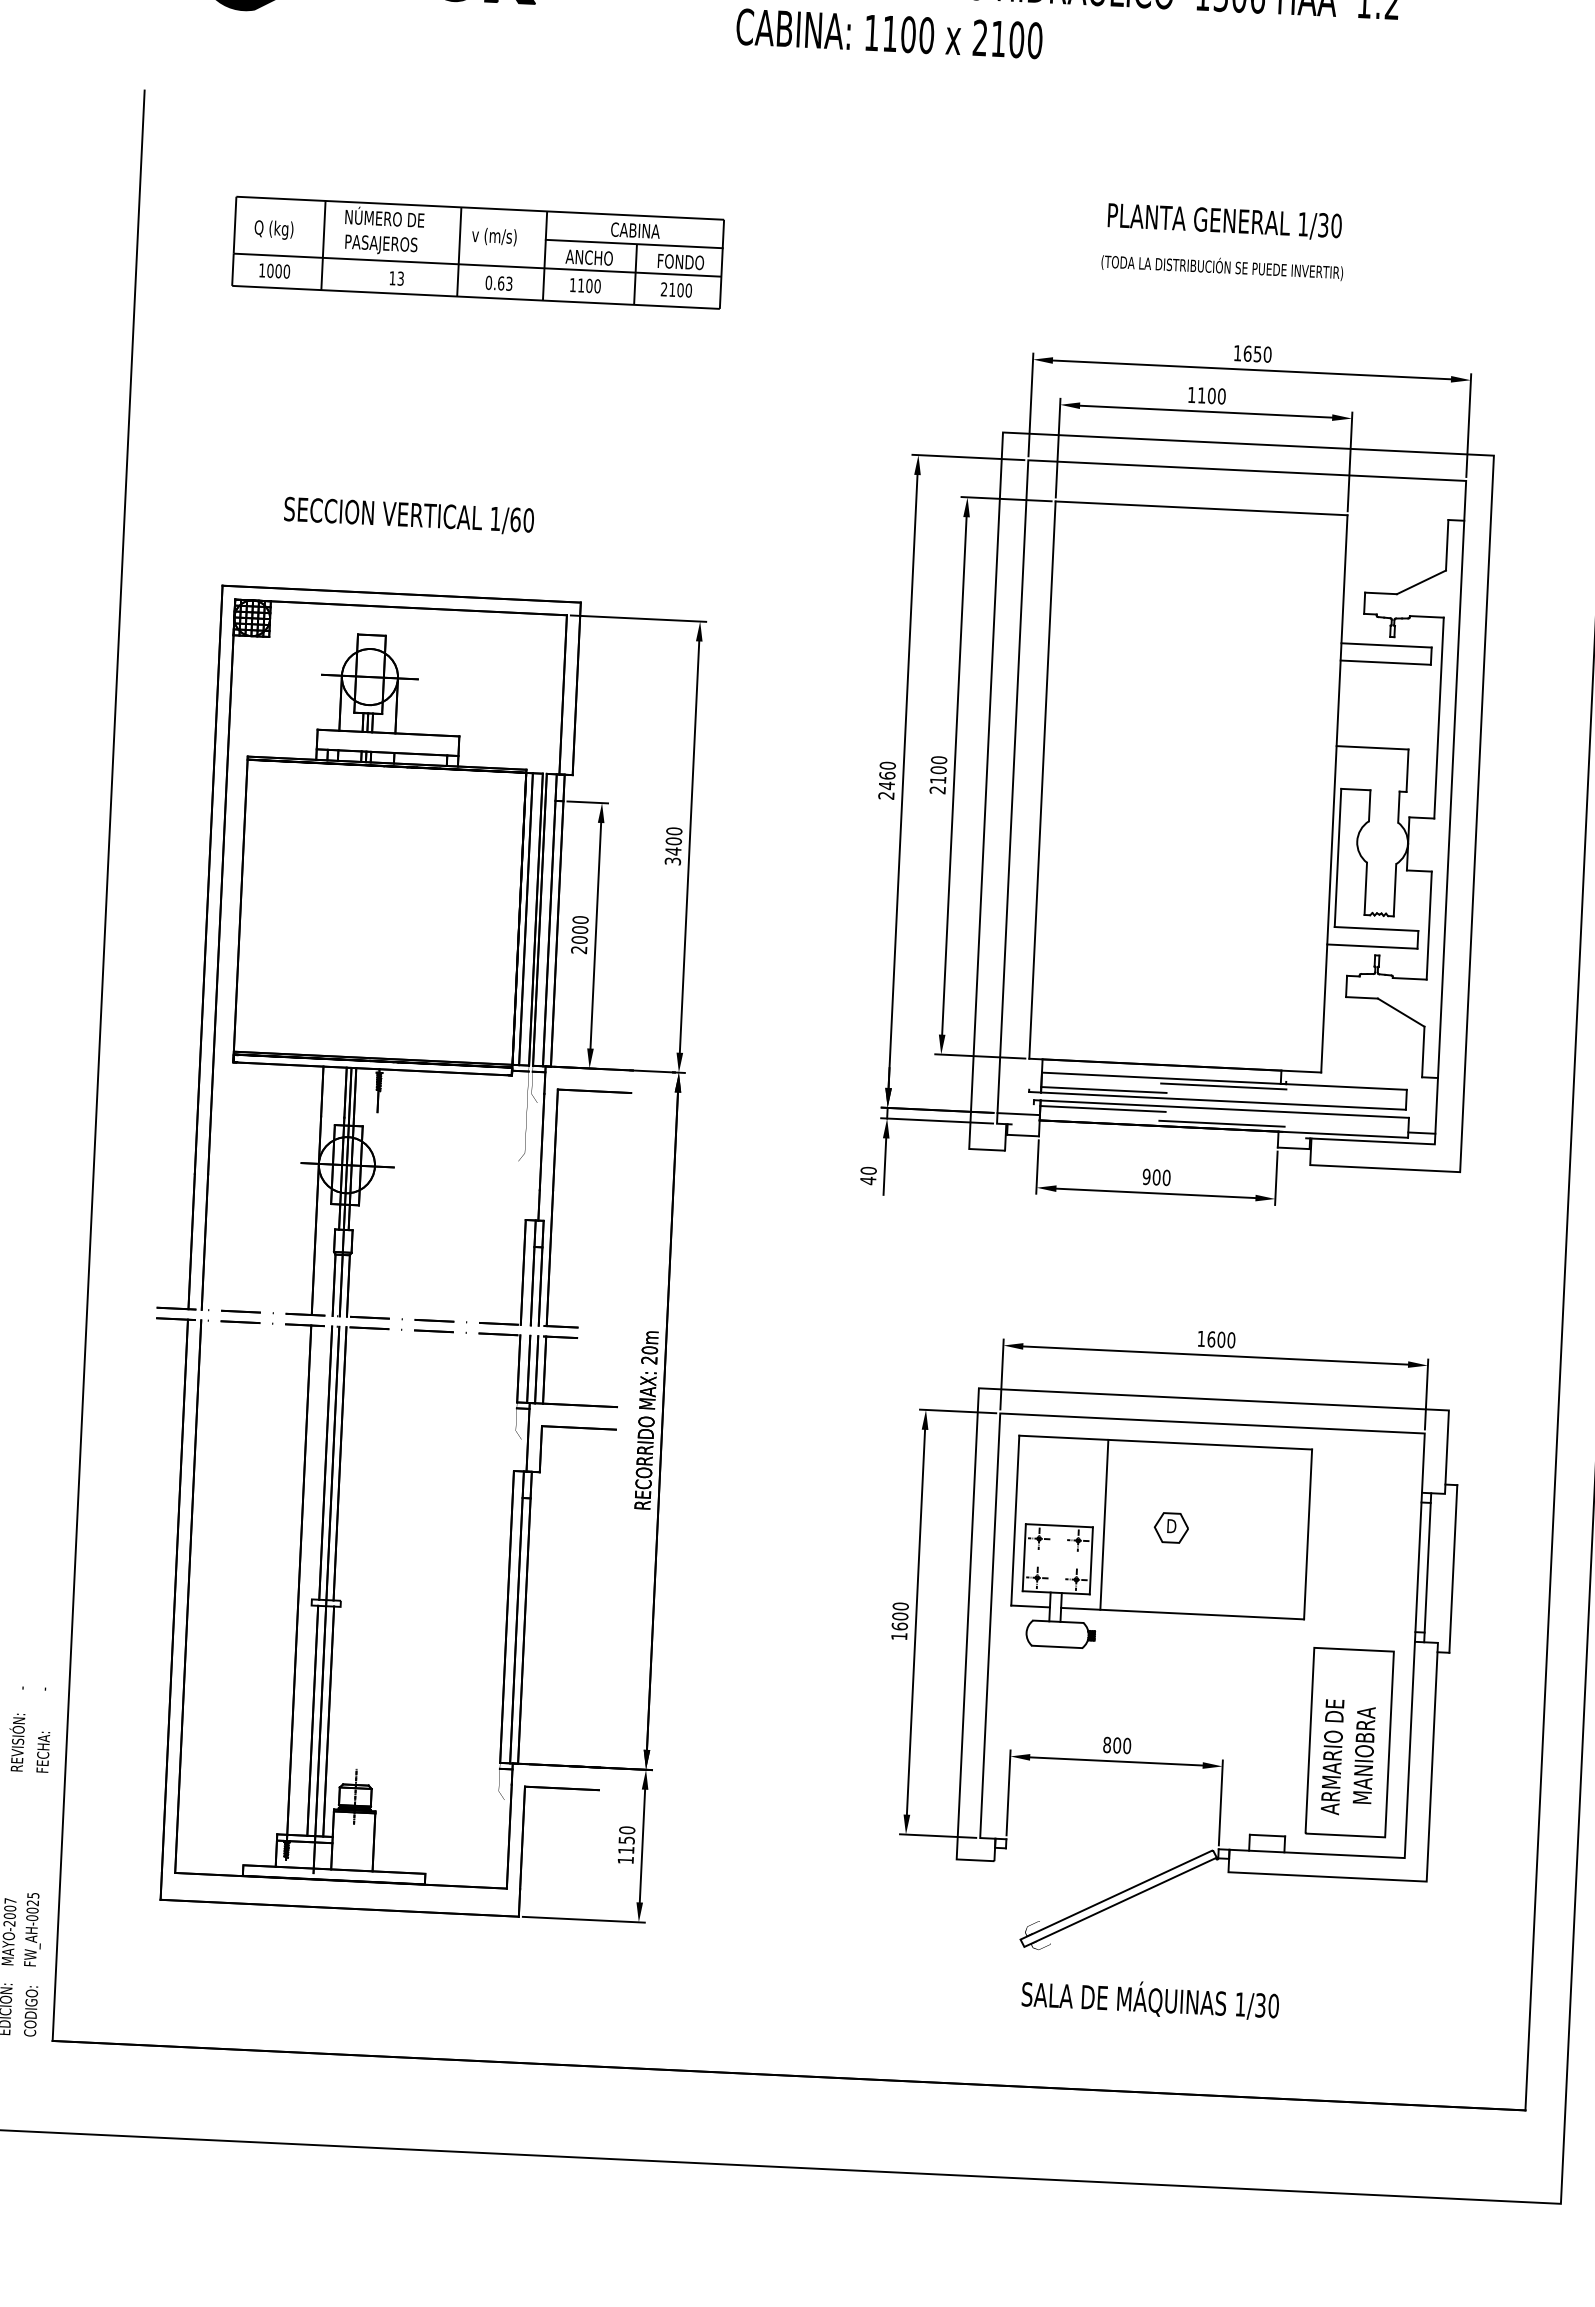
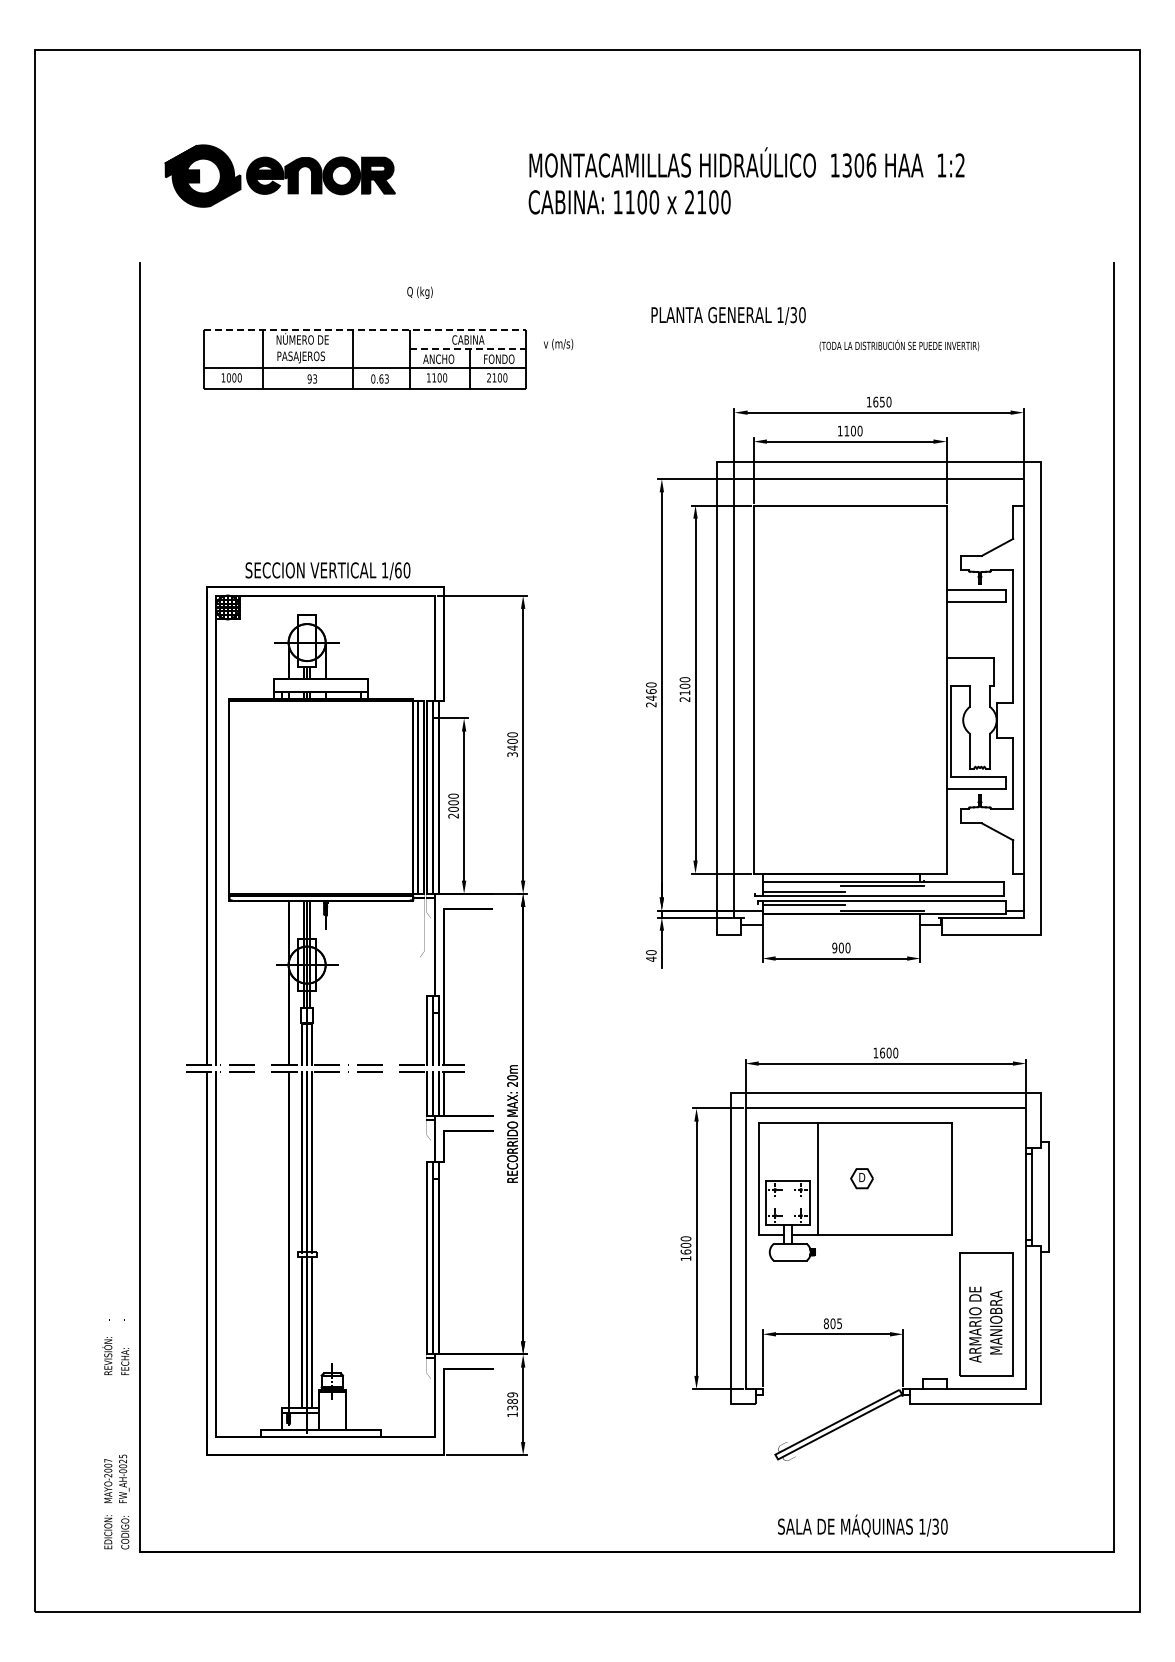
line: (480, 208) -> (365, 330), solid -> dashed
text: (1224, 221) -> (728, 315), moved
text: (273, 229) -> (419, 292), moved
text: (494, 236) -> (558, 344), moved
line: (635, 243) -> (468, 348), solid -> dashed
text: (1222, 266) -> (899, 345), moved
text: (392, 277) -> (309, 378), 13 -> 93
text: (408, 516) -> (327, 571), moved
text: (1127, 1745) -> (839, 1323), 800 -> 805
text: (626, 1840) -> (512, 1401), 1150 -> 1389
text: (1149, 1998) -> (862, 1525), moved

